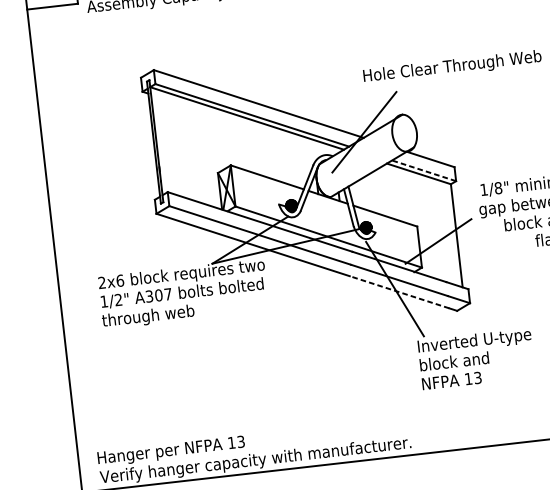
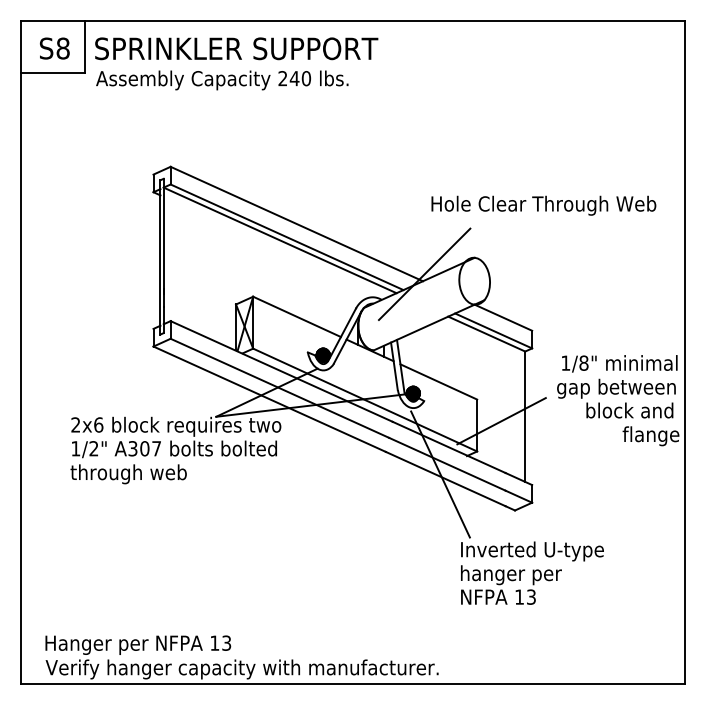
line: (423, 170) -> (493, 330), dashed -> solid
line: (399, 292) -> (445, 479), dashed -> solid
text: (460, 362) -> (511, 575), block and -> hanger per

